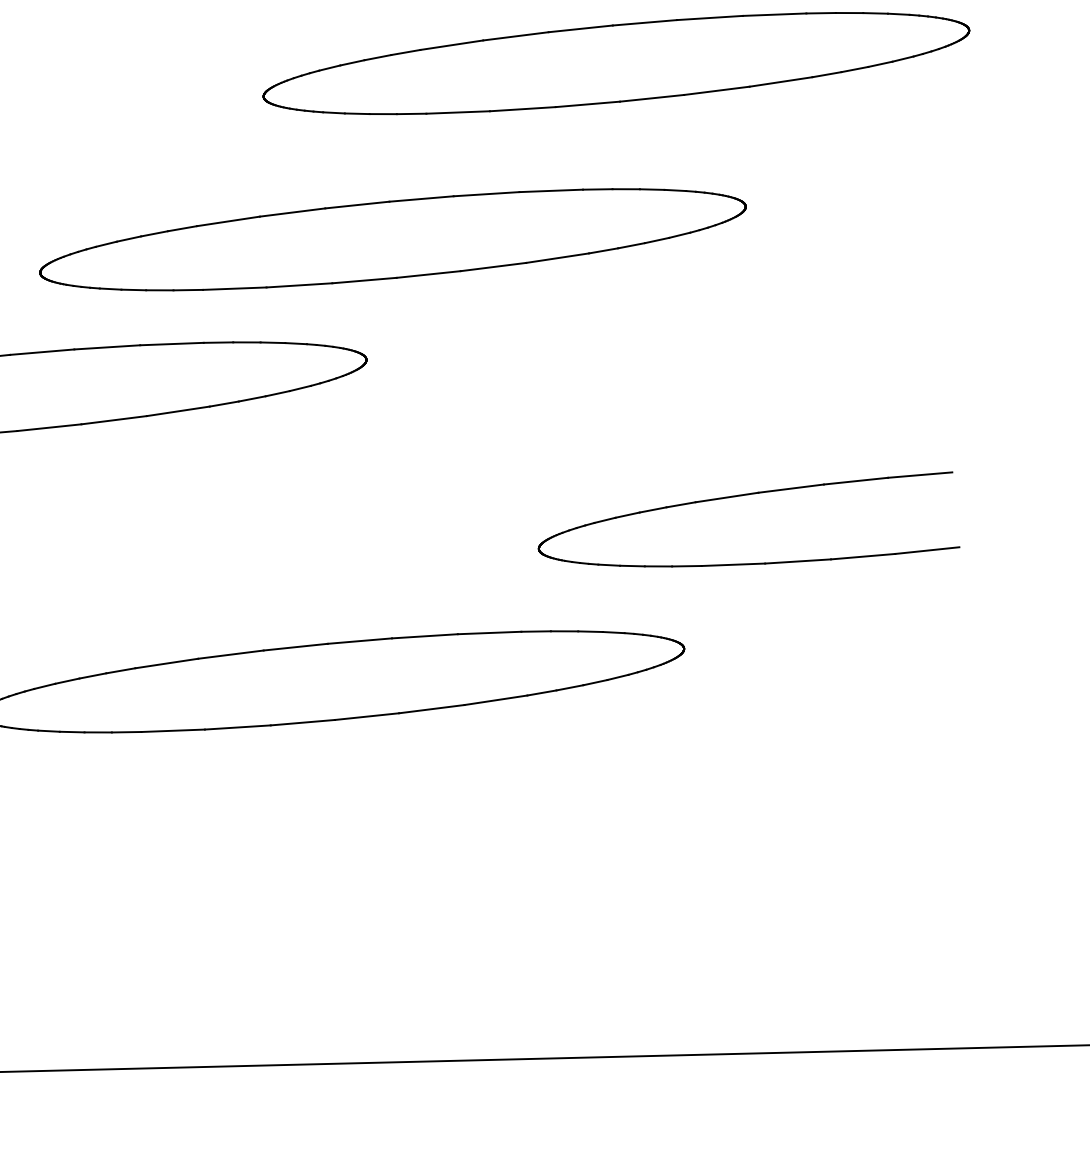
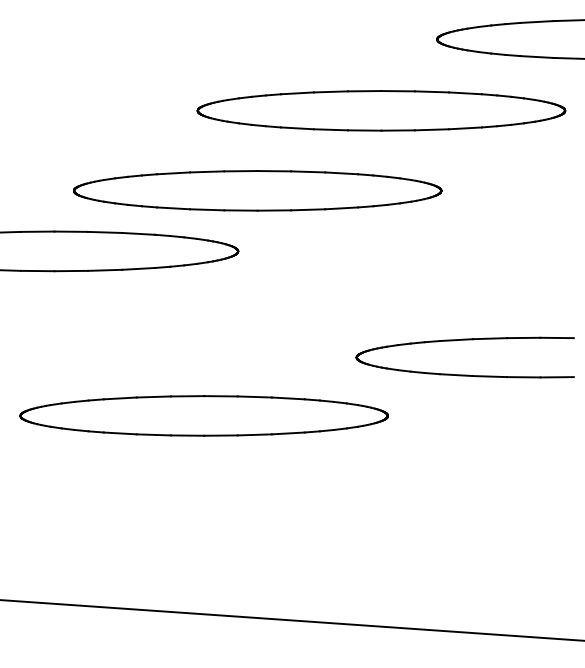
part: (742, 496) -> (464, 340), moved

